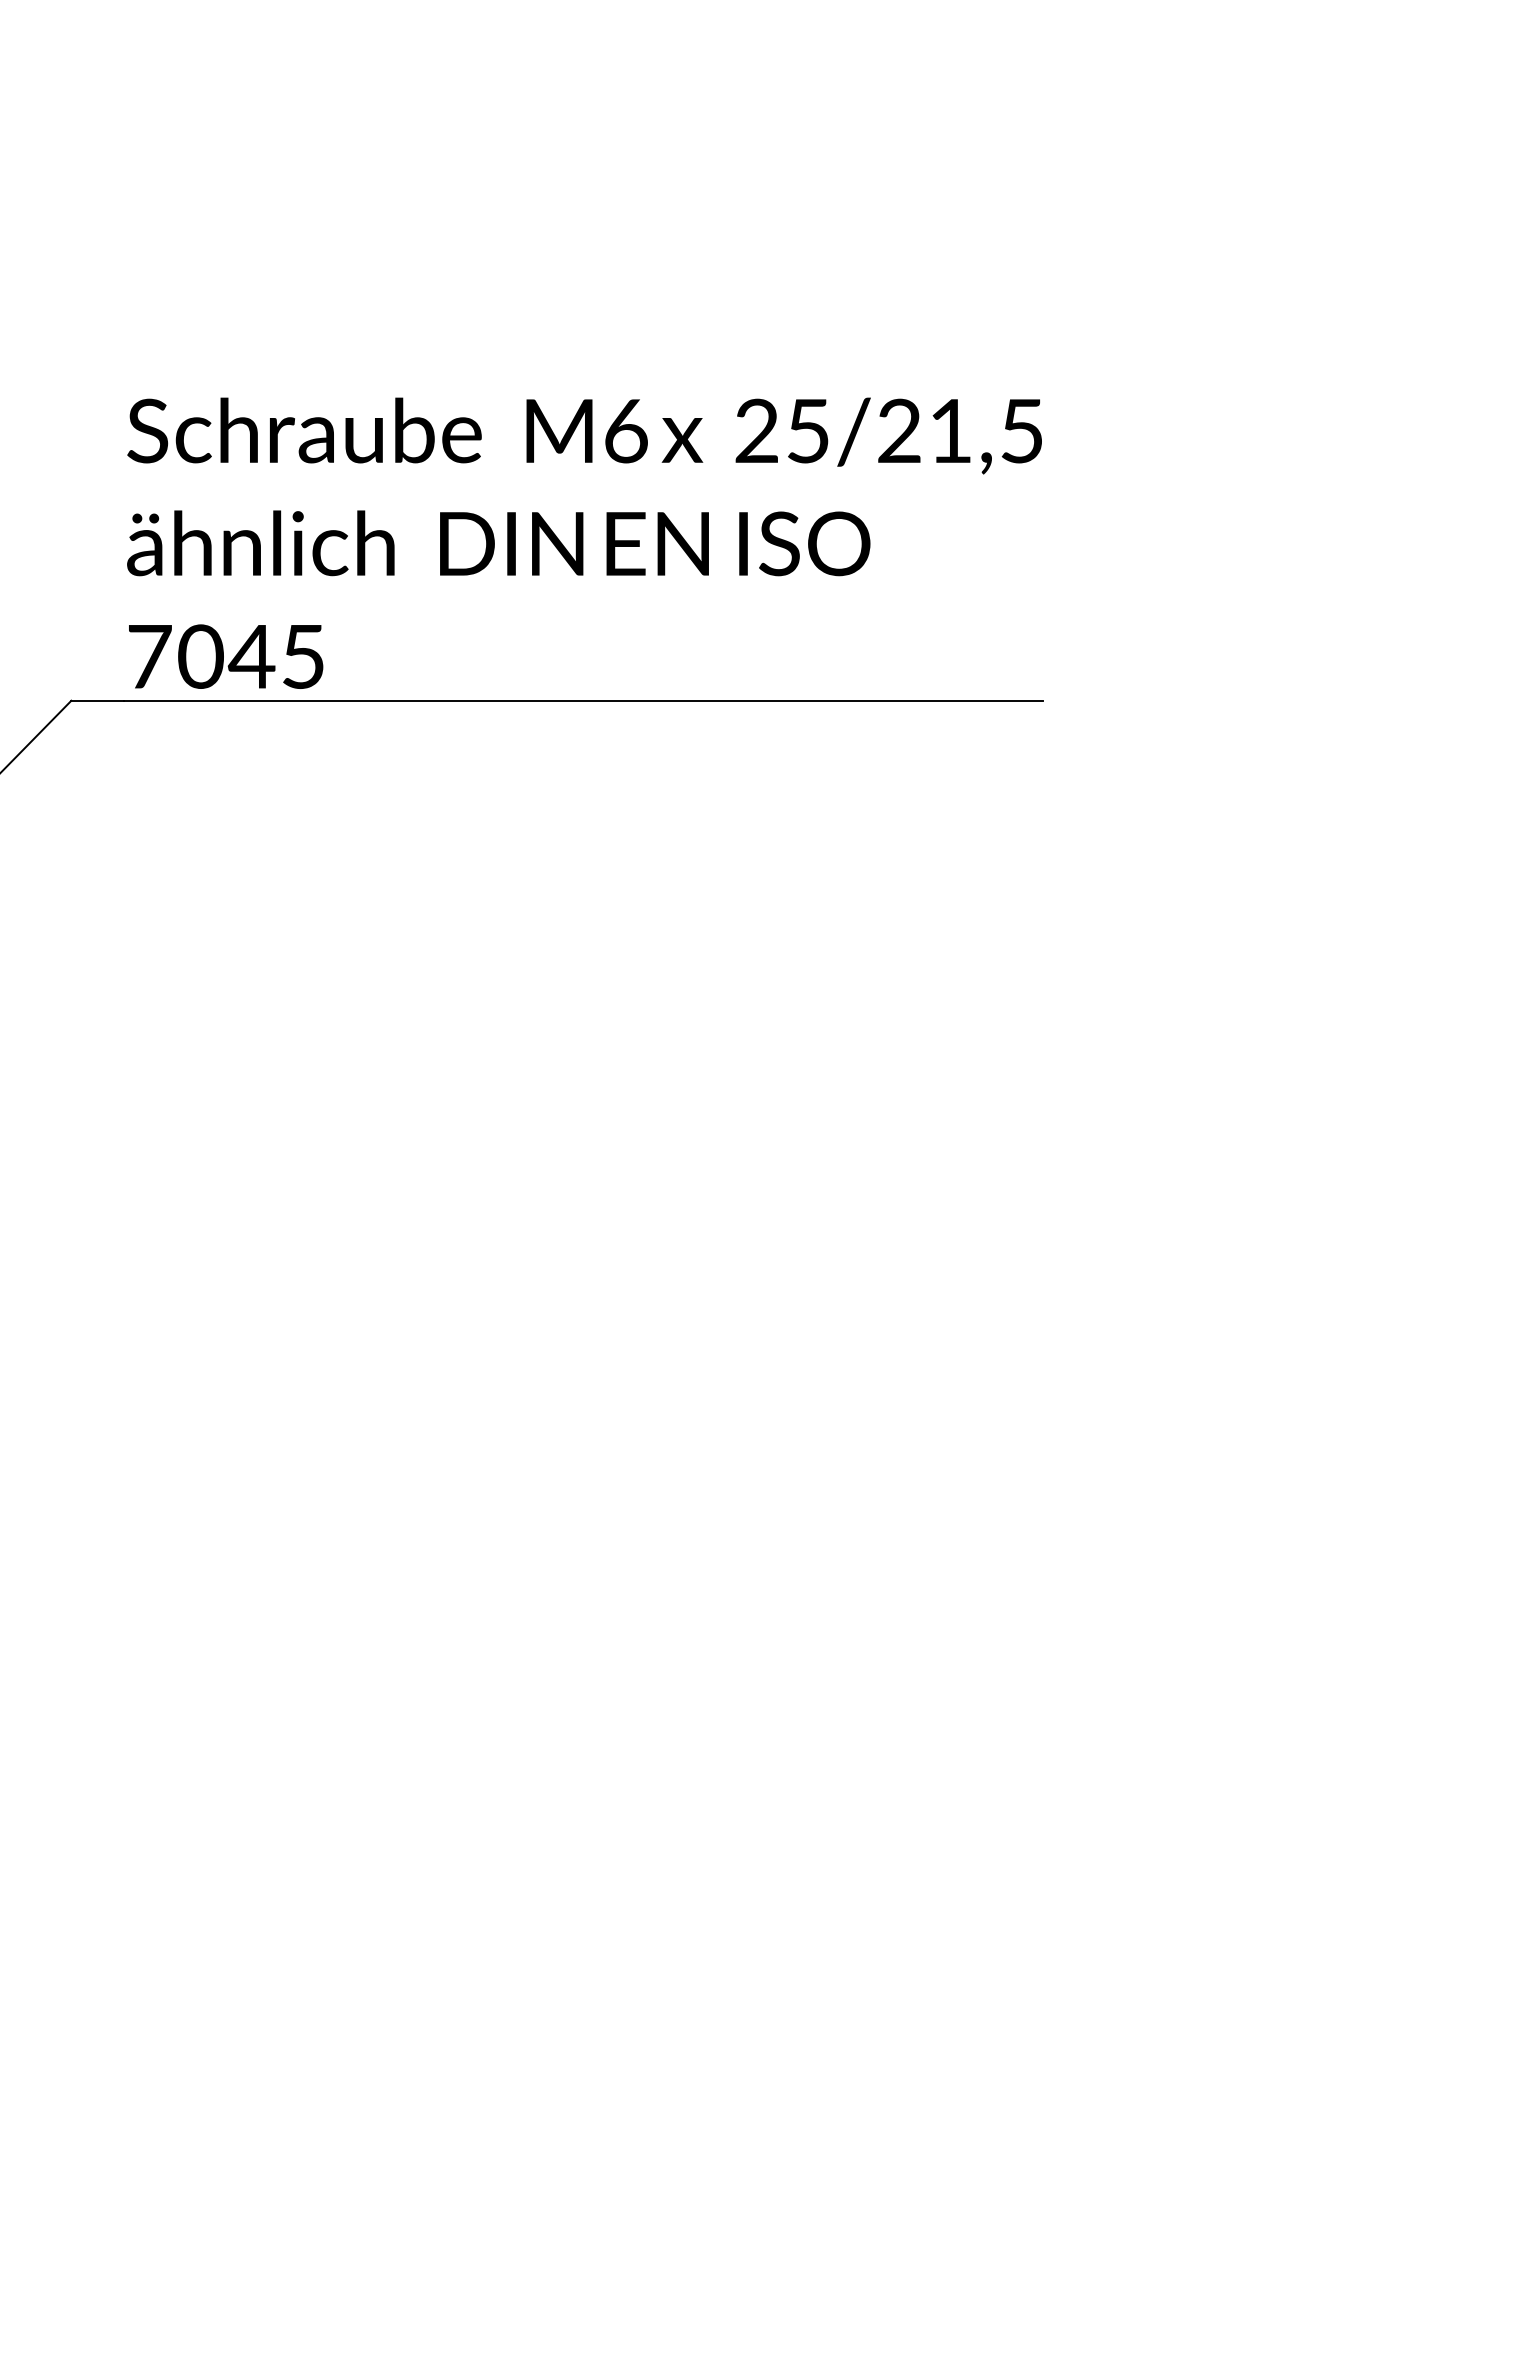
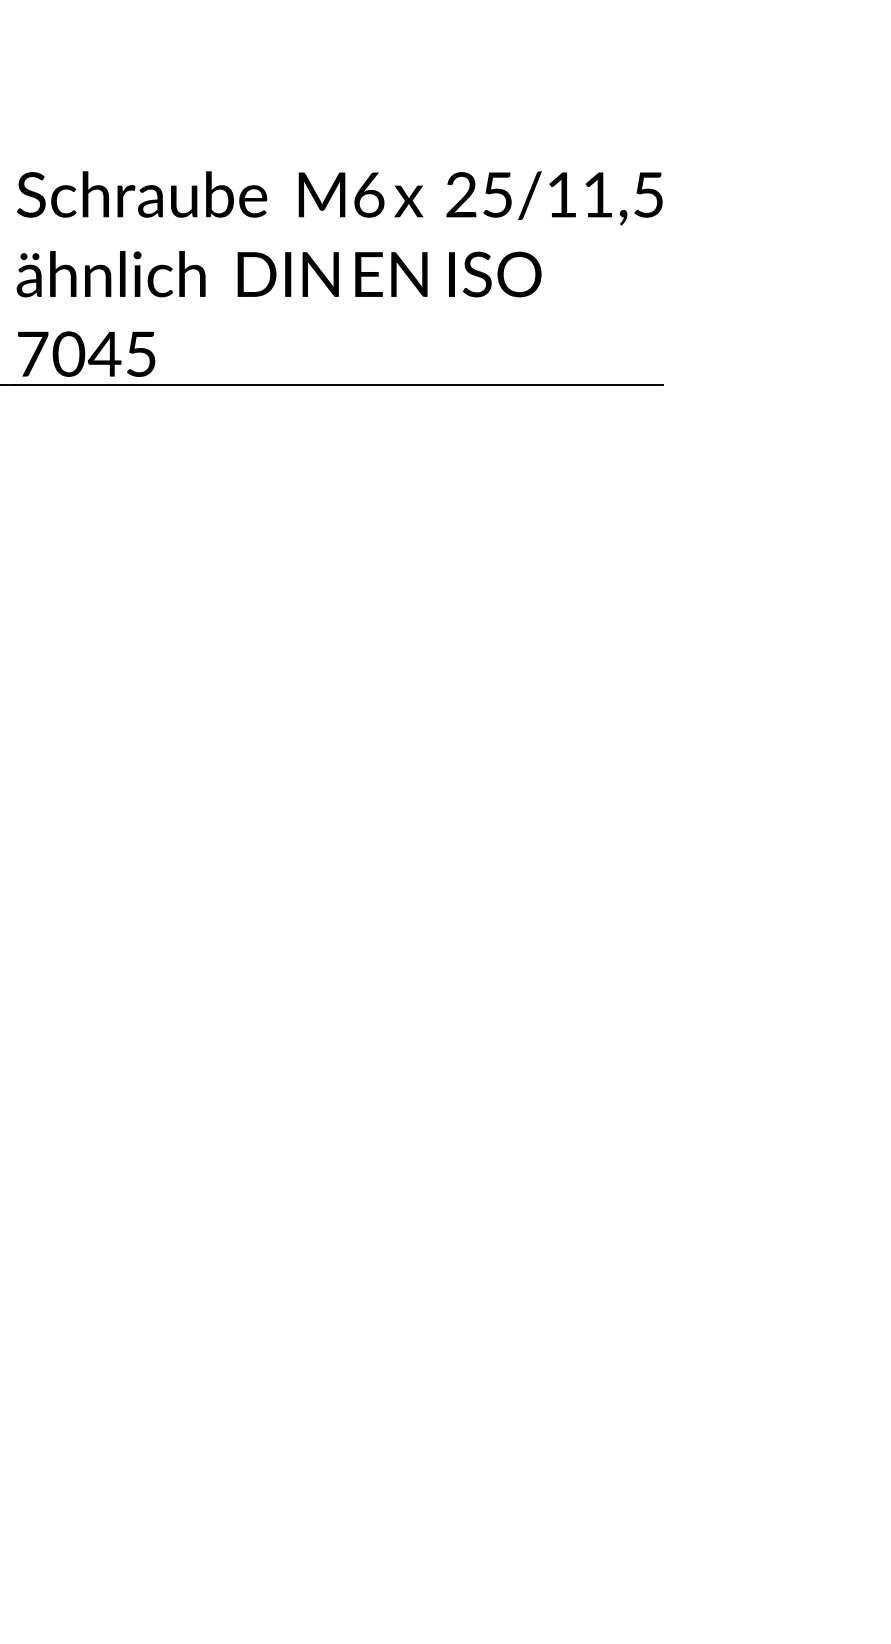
text: (899, 430) -> (562, 194), 25/21,5 -> 25/11,5

